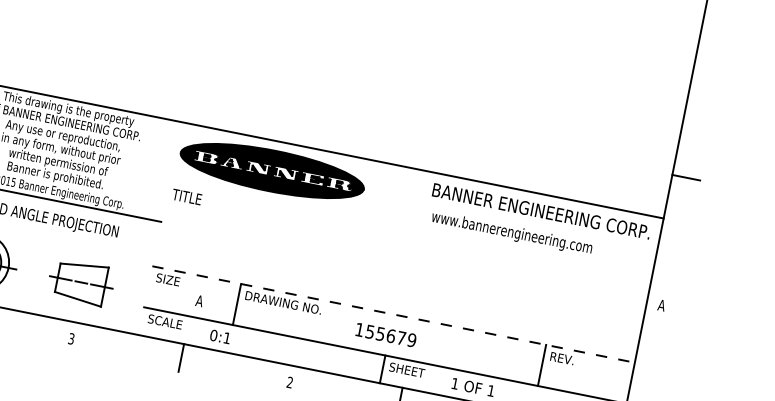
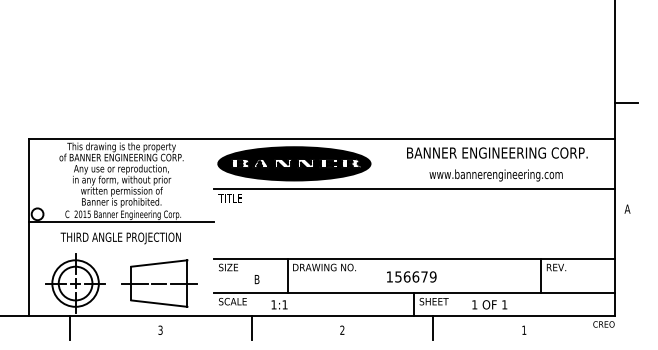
text: (541, 210) -> (497, 152), moved
line: (410, 230) -> (414, 189), added
part: (81, 282) -> (159, 283), size x1.43
text: (198, 300) -> (256, 279), A -> B
line: (393, 314) -> (414, 259), dashed -> solid
text: (379, 333) -> (406, 276), 155679 -> 156679
text: (213, 335) -> (273, 304), 0:1 -> 1:1

